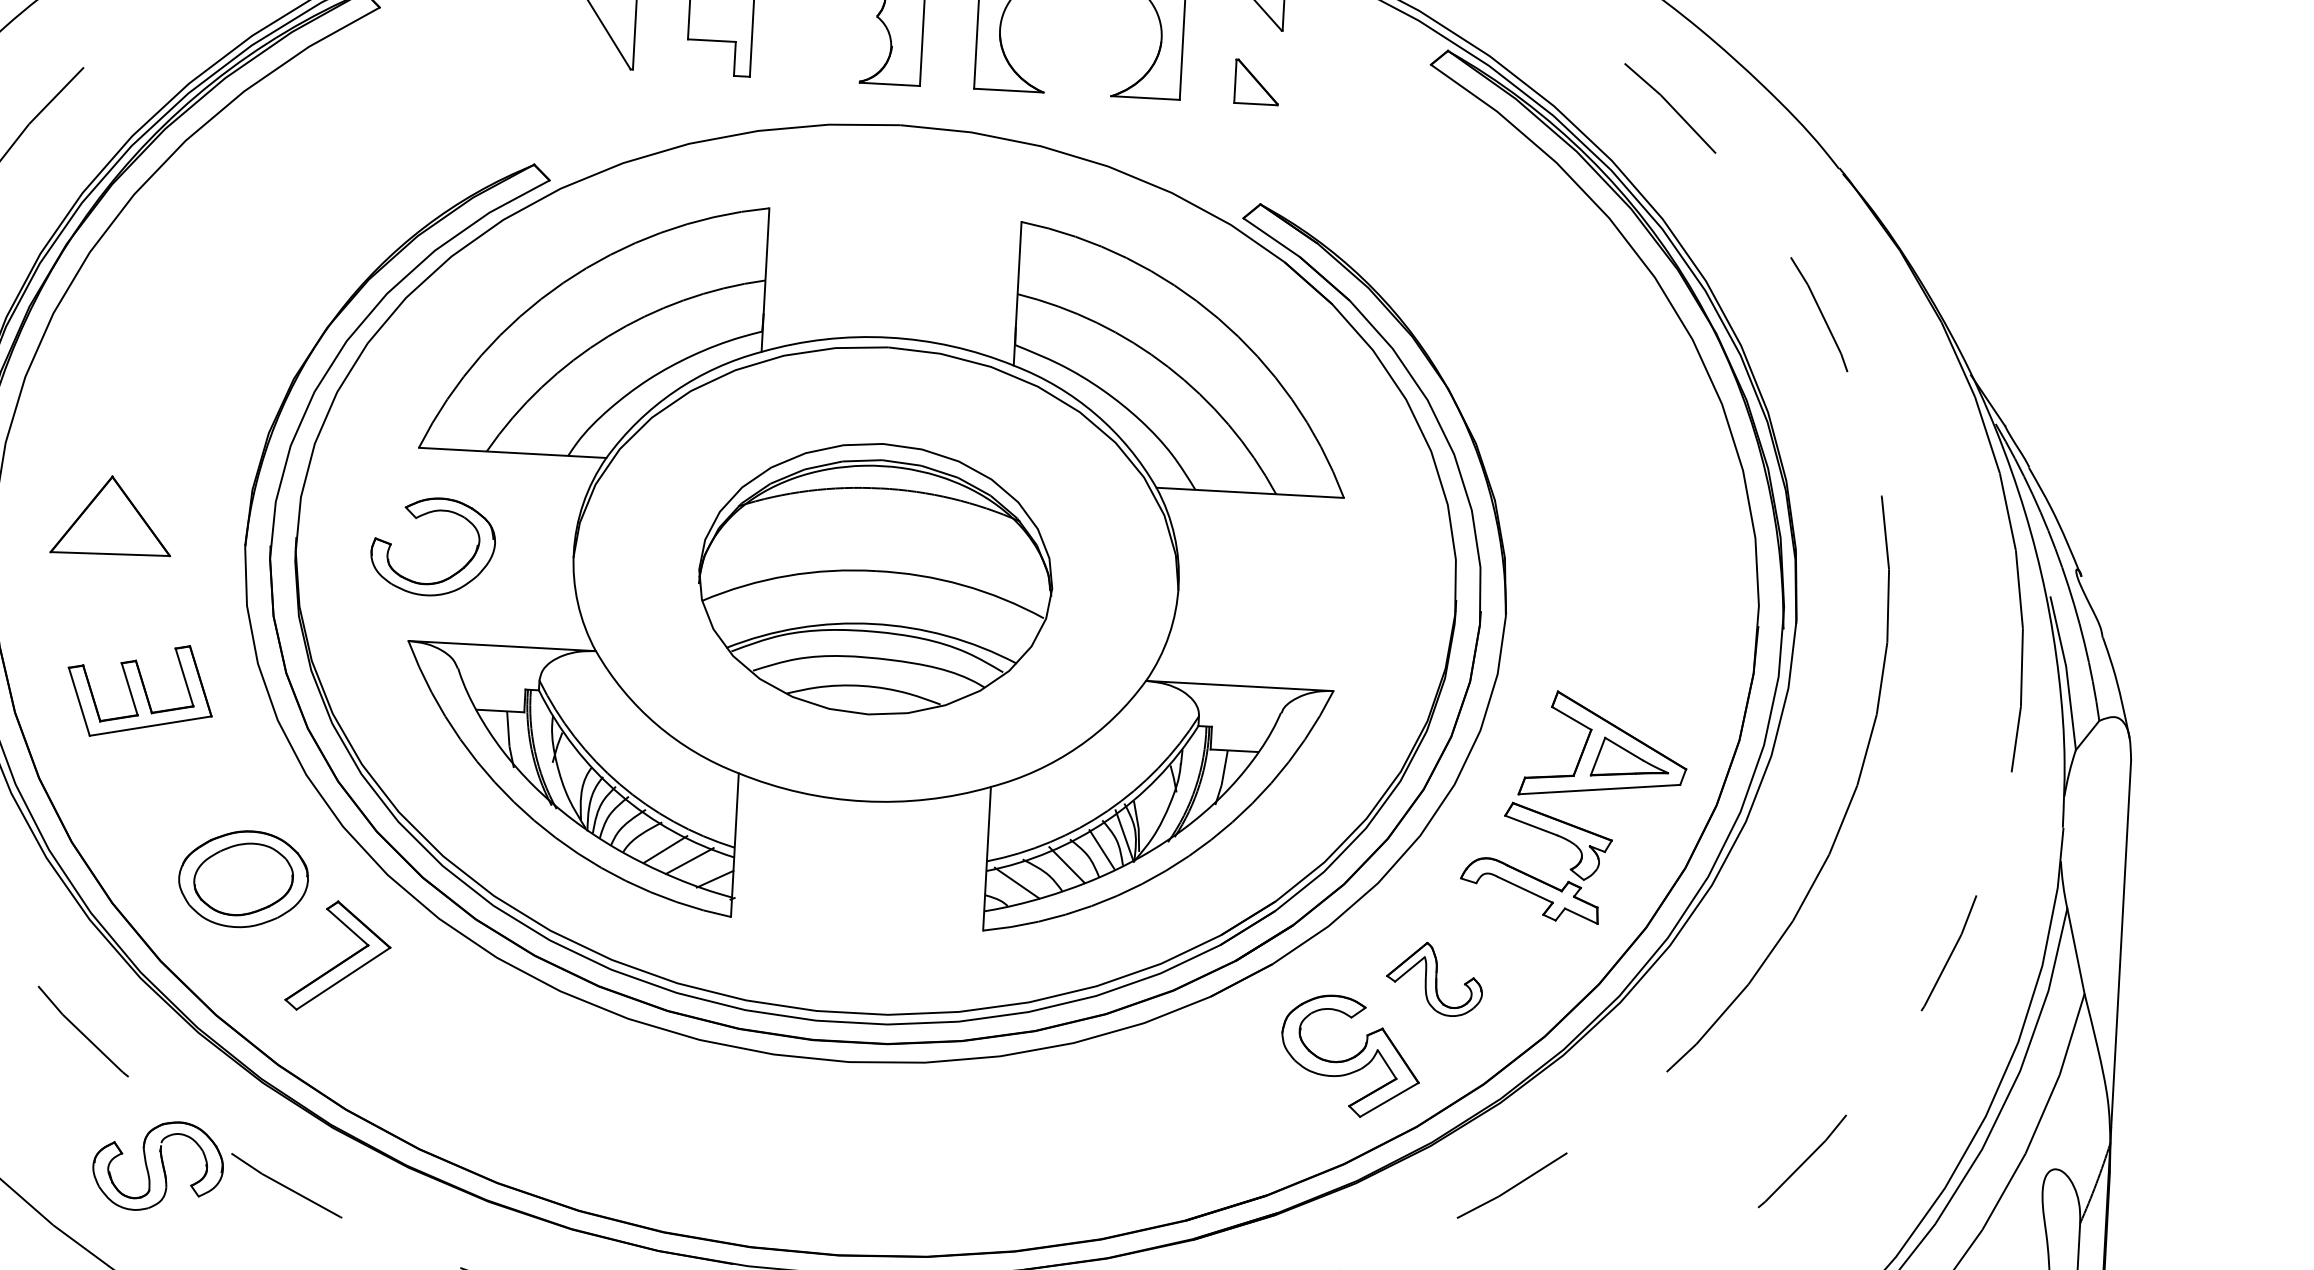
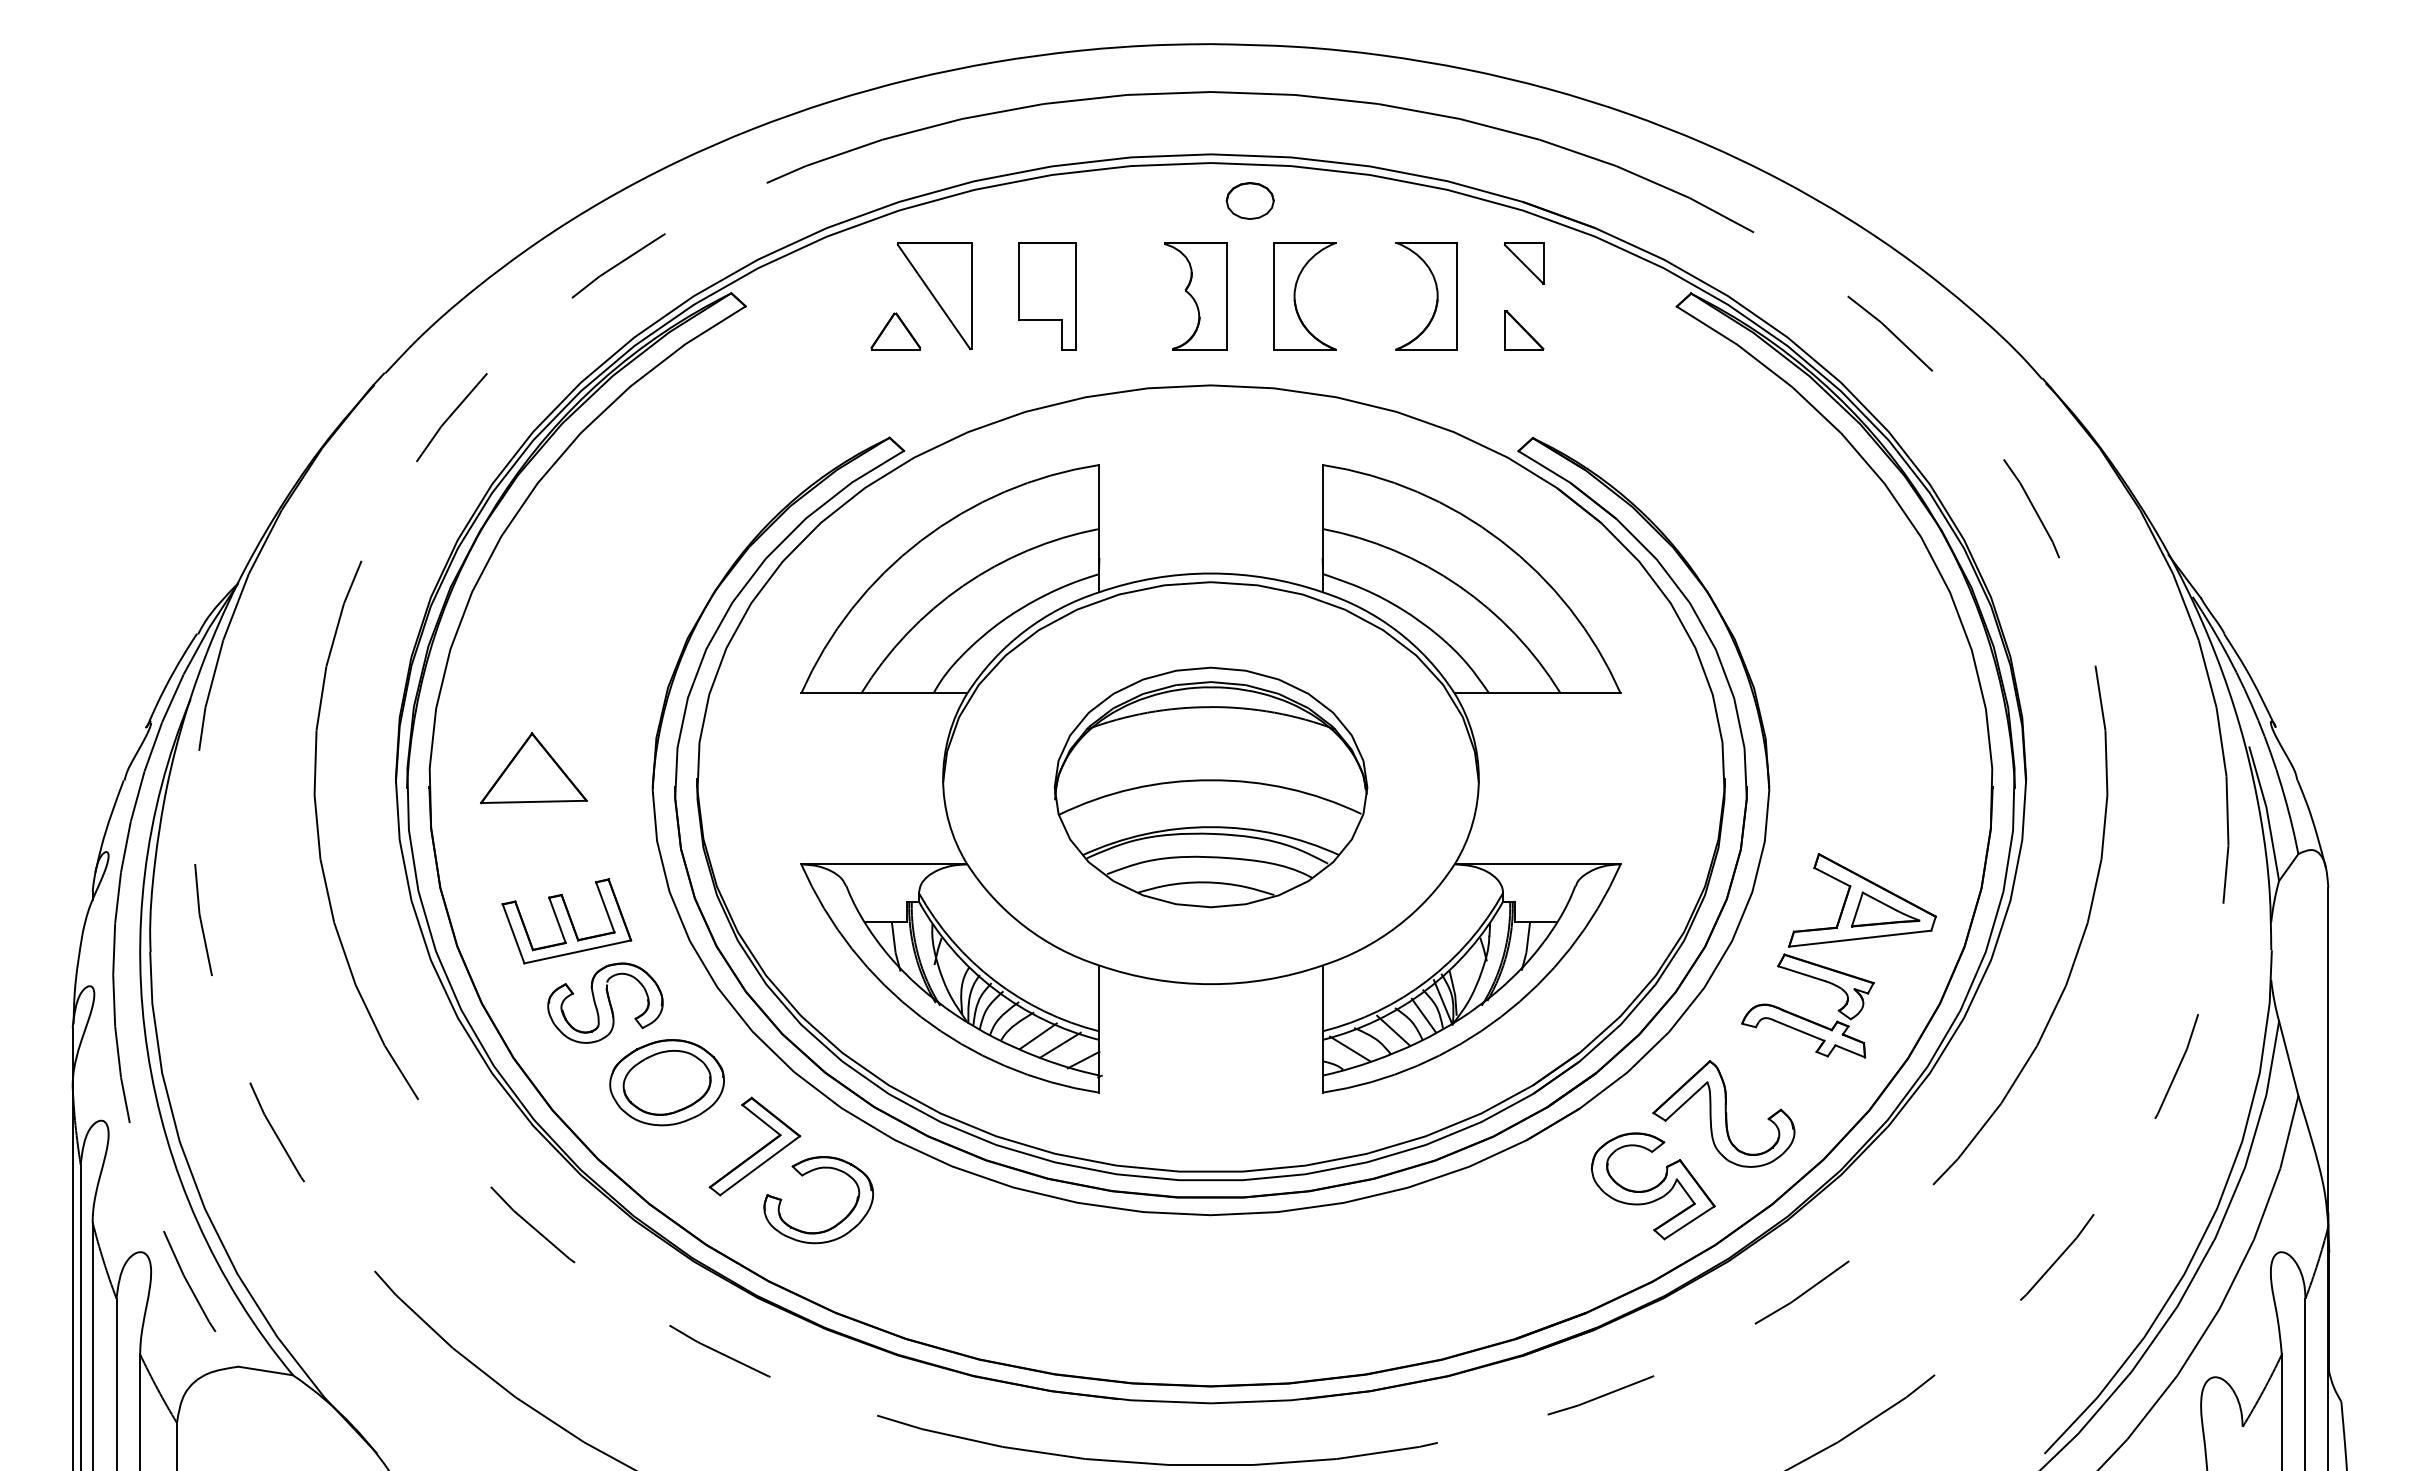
part: (547, 45) -> (895, 331), added
part: (421, 517) -> (806, 1174), moved
part: (1434, 978) -> (1723, 1113), size x1.67
part: (158, 1165) -> (605, 1002), moved

